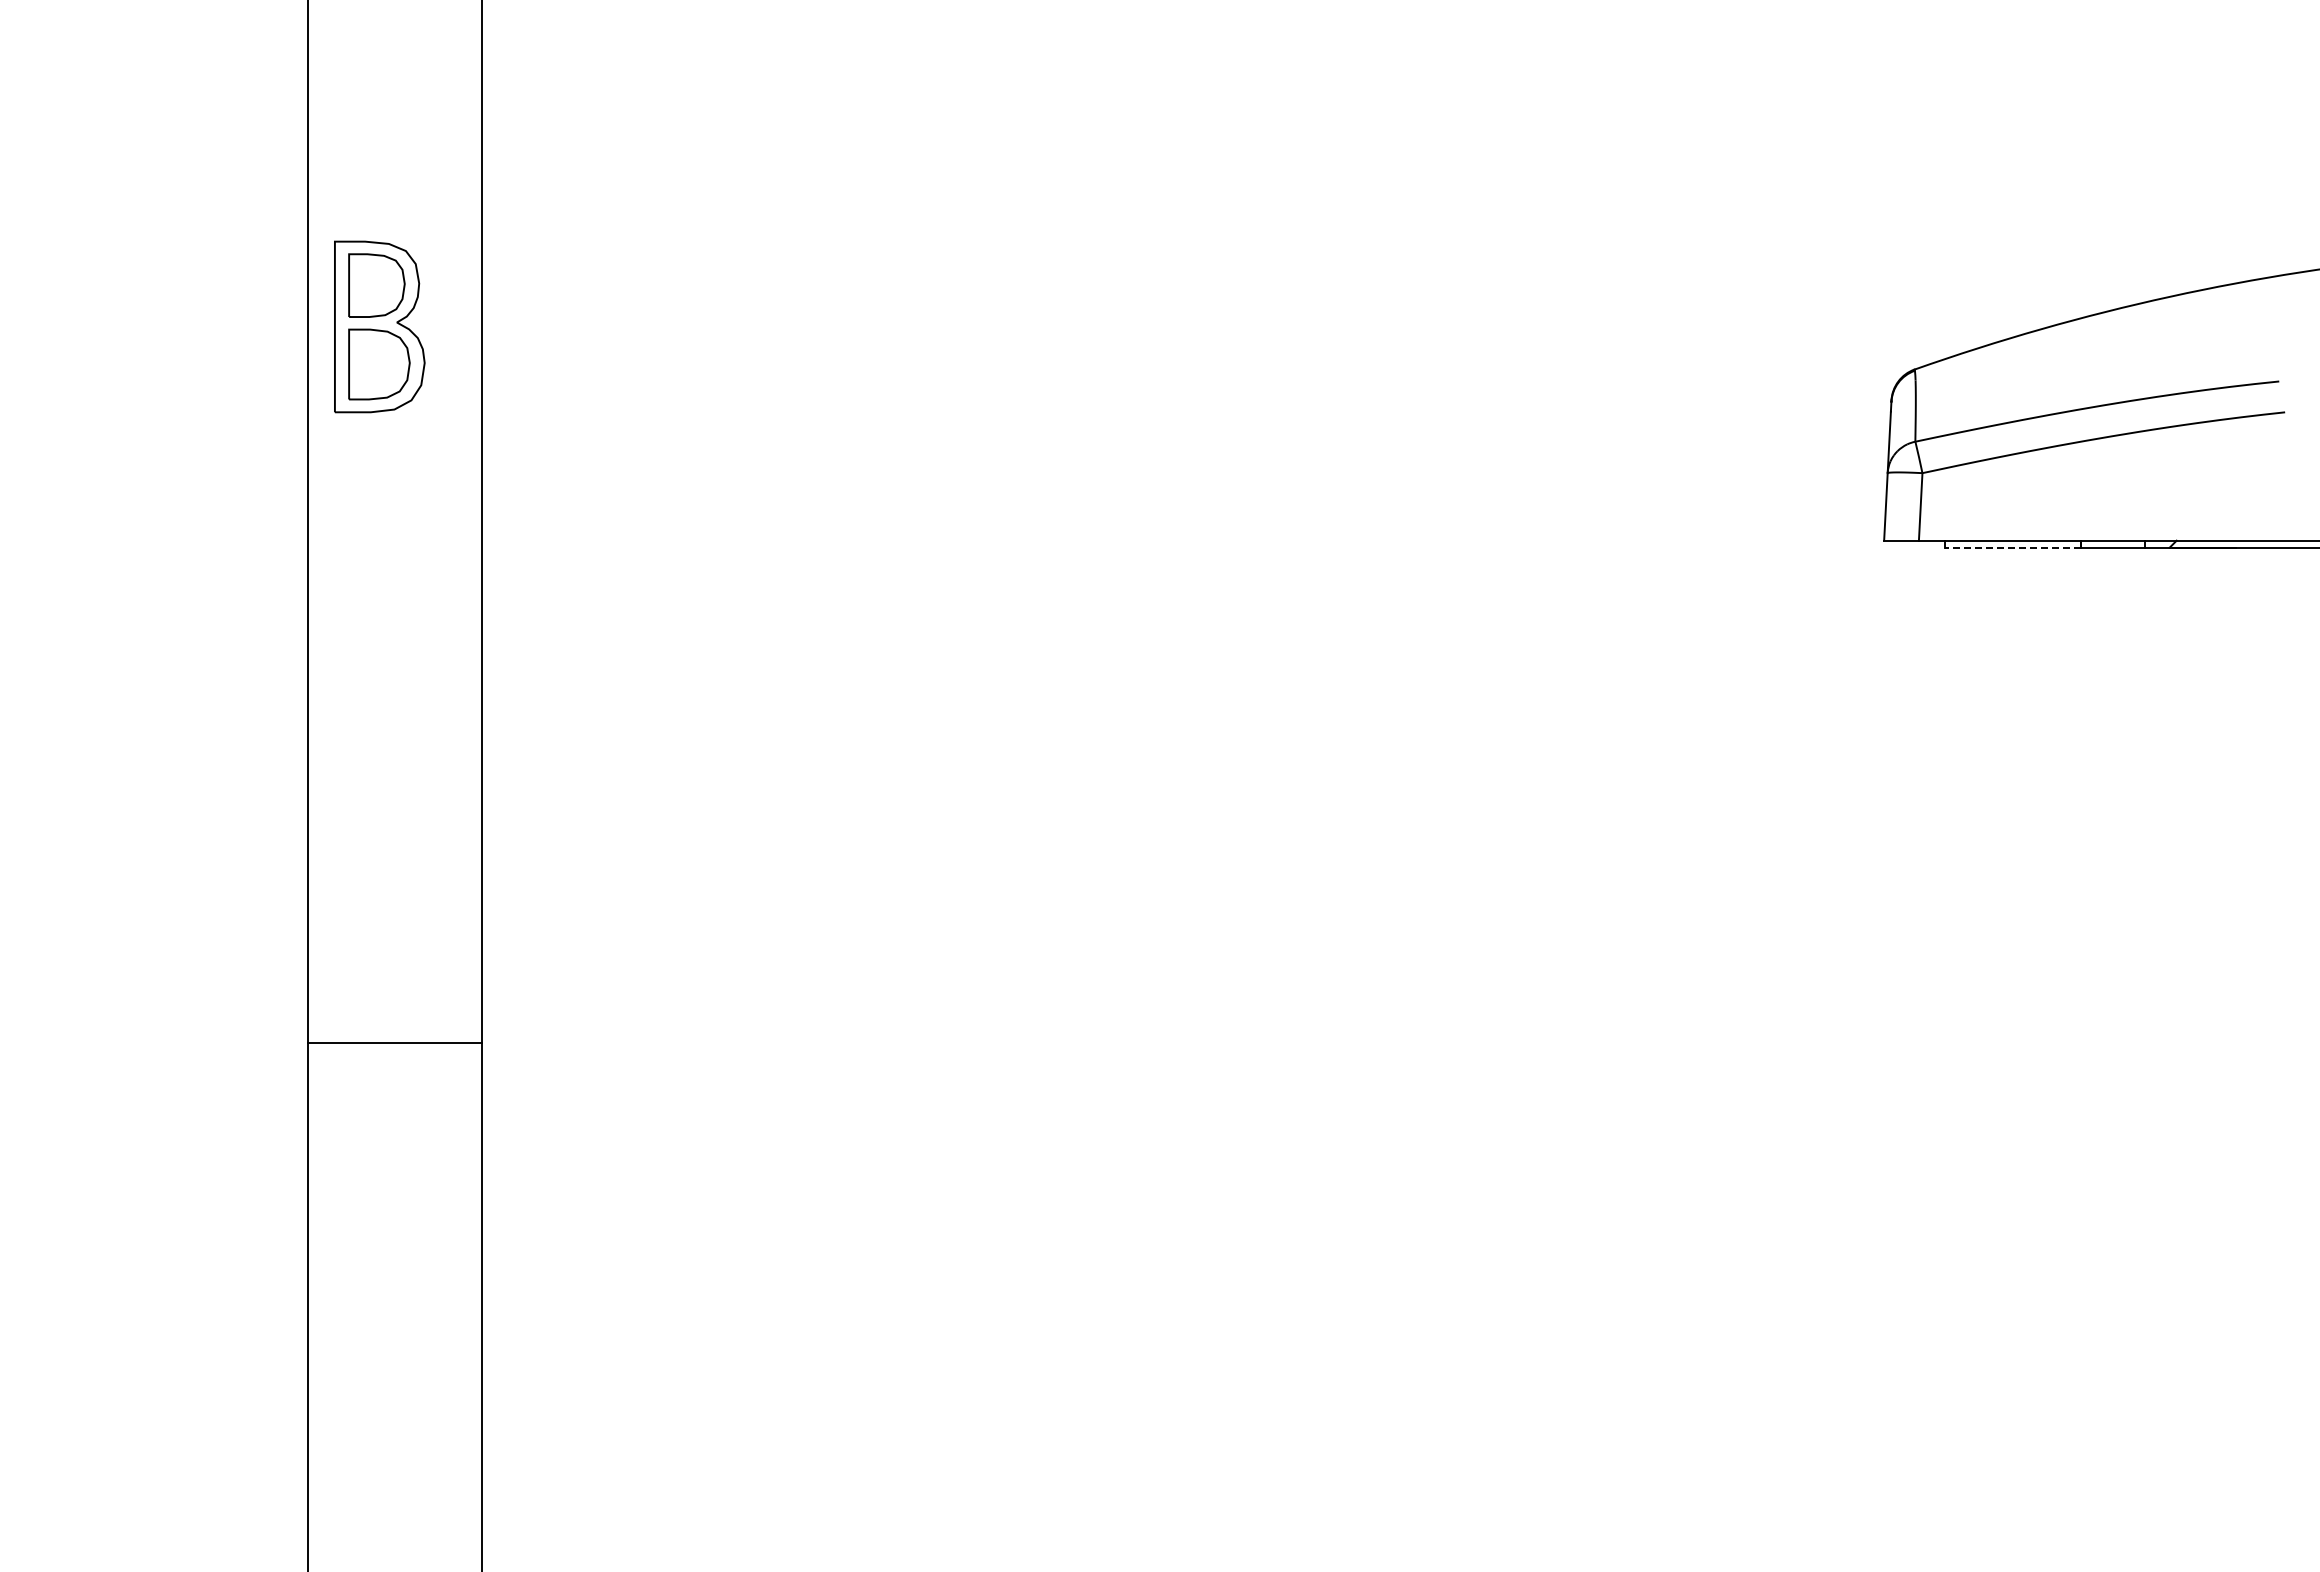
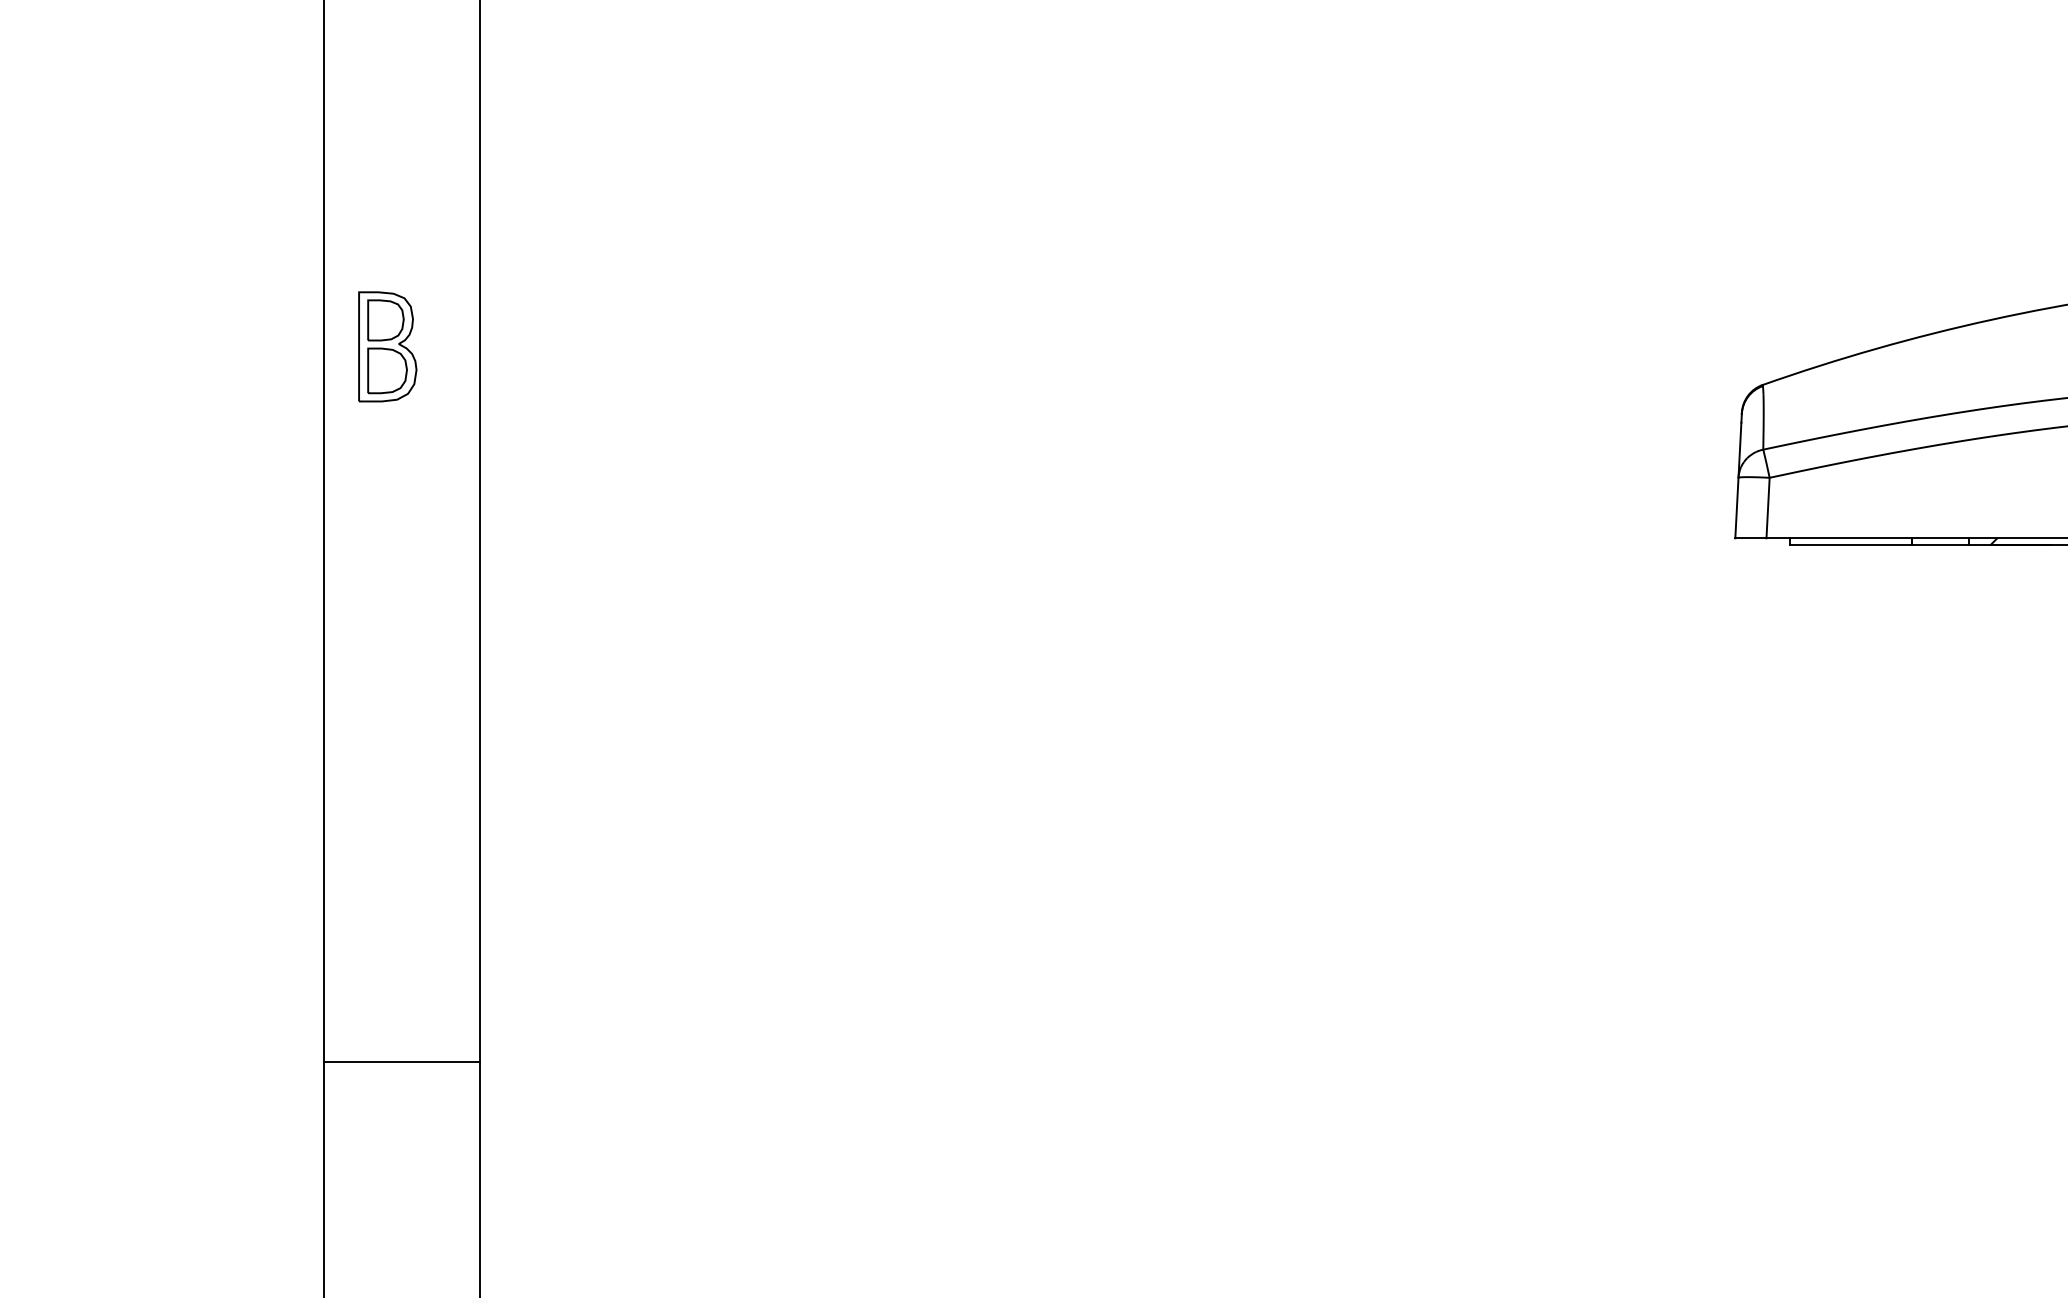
part: (379, 326) -> (387, 346), size x0.71
line: (2013, 547) -> (1851, 544), dashed -> solid
line: (395, 1042) -> (401, 1061), moved

